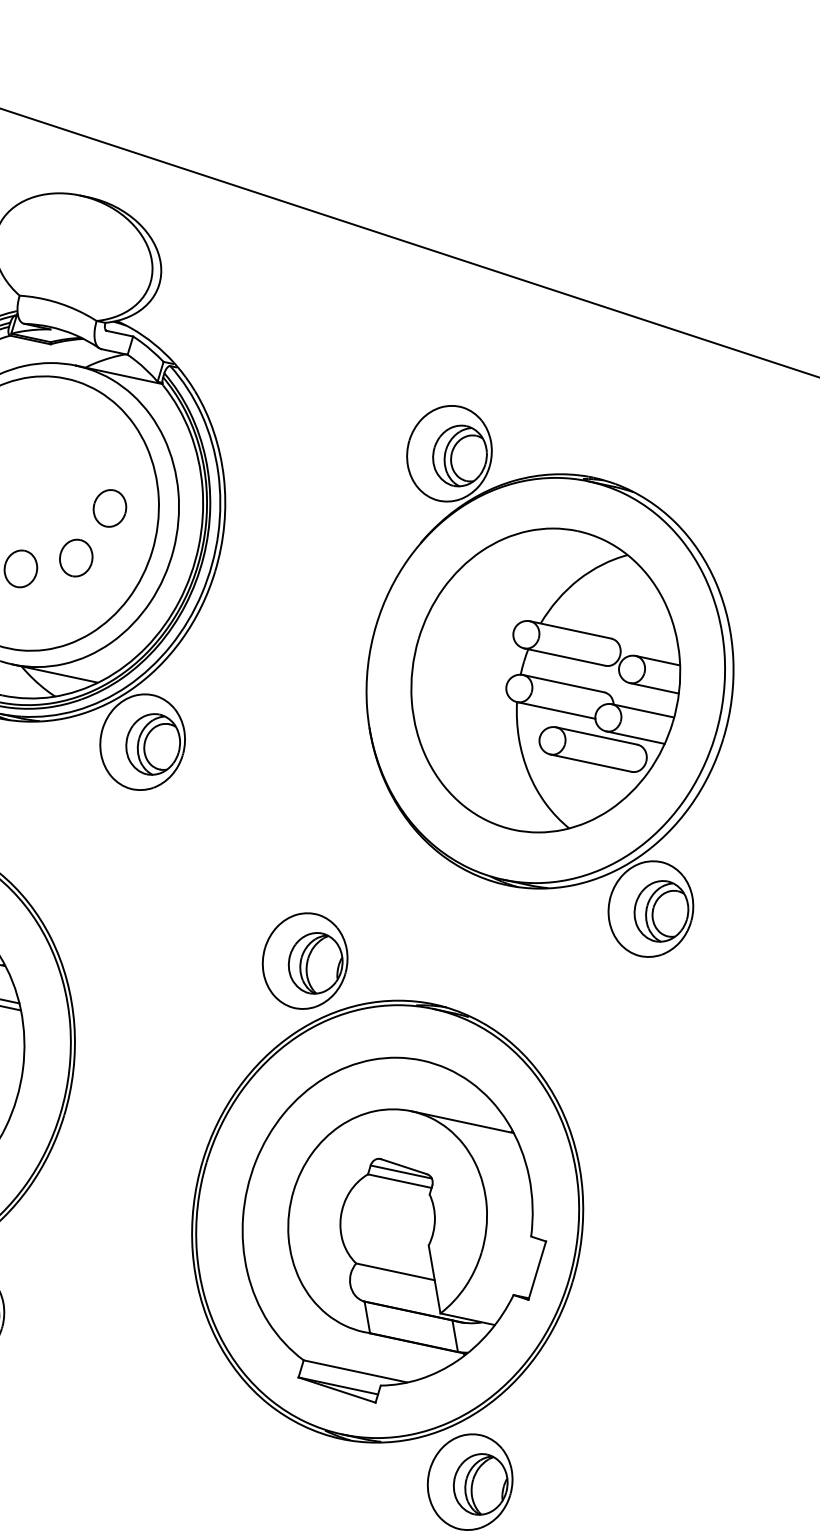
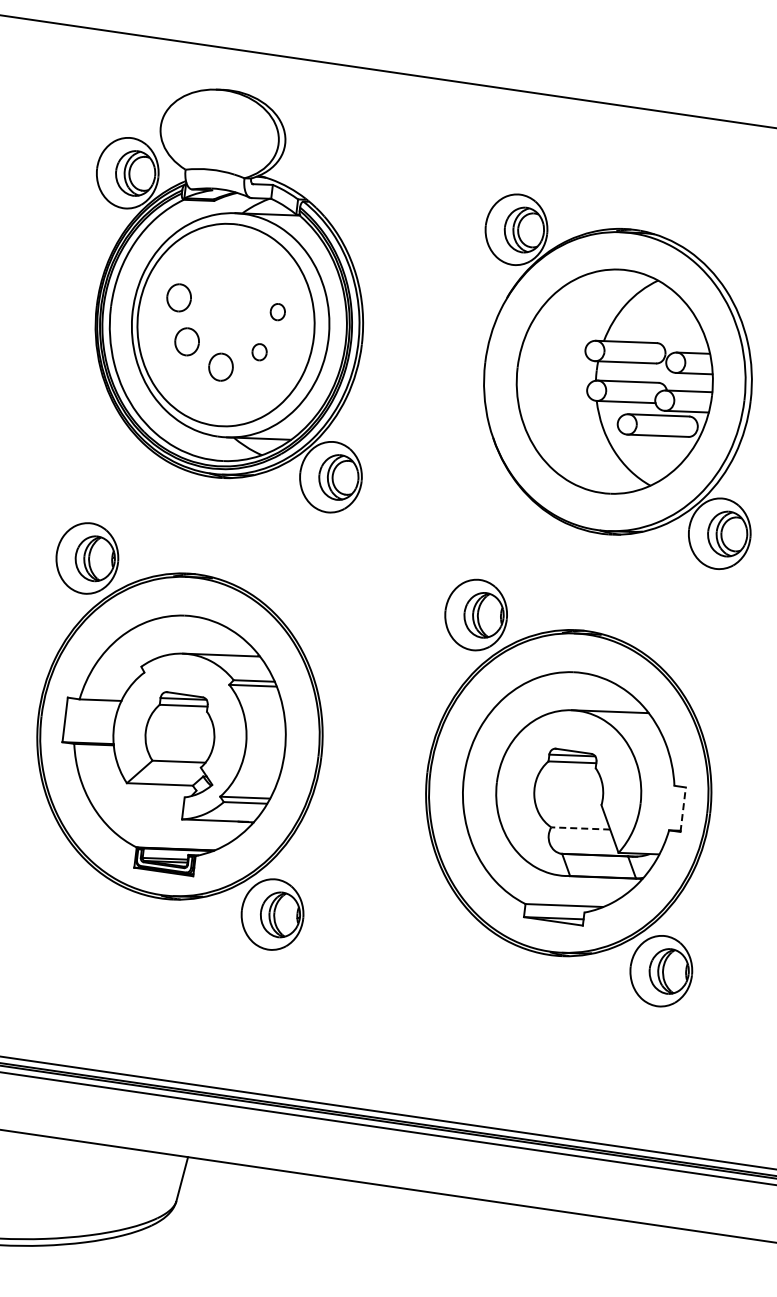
part: (109, 507) -> (277, 311), size x0.6
part: (76, 556) -> (259, 351), size x0.6
line: (537, 1270) -> (683, 809), solid -> dashed
line: (395, 1271) -> (580, 828), solid -> dashed

